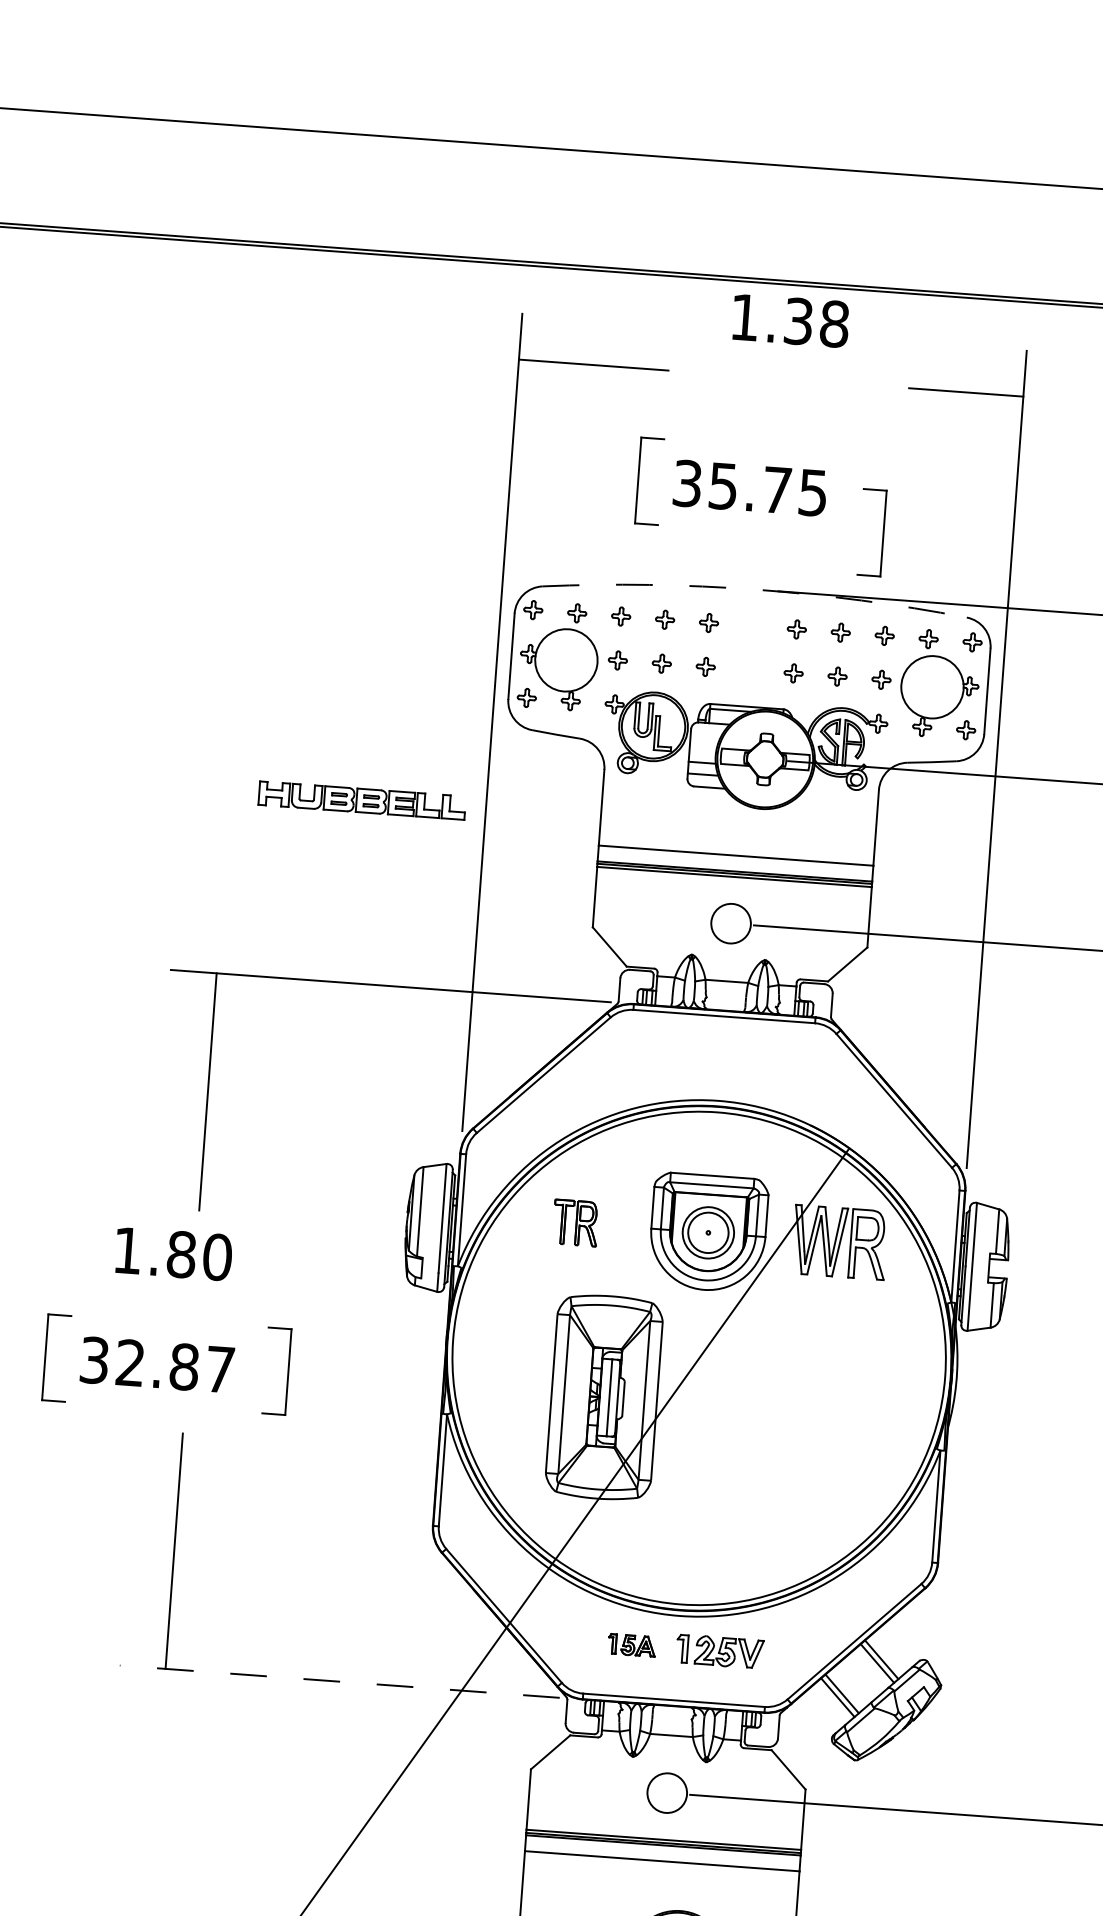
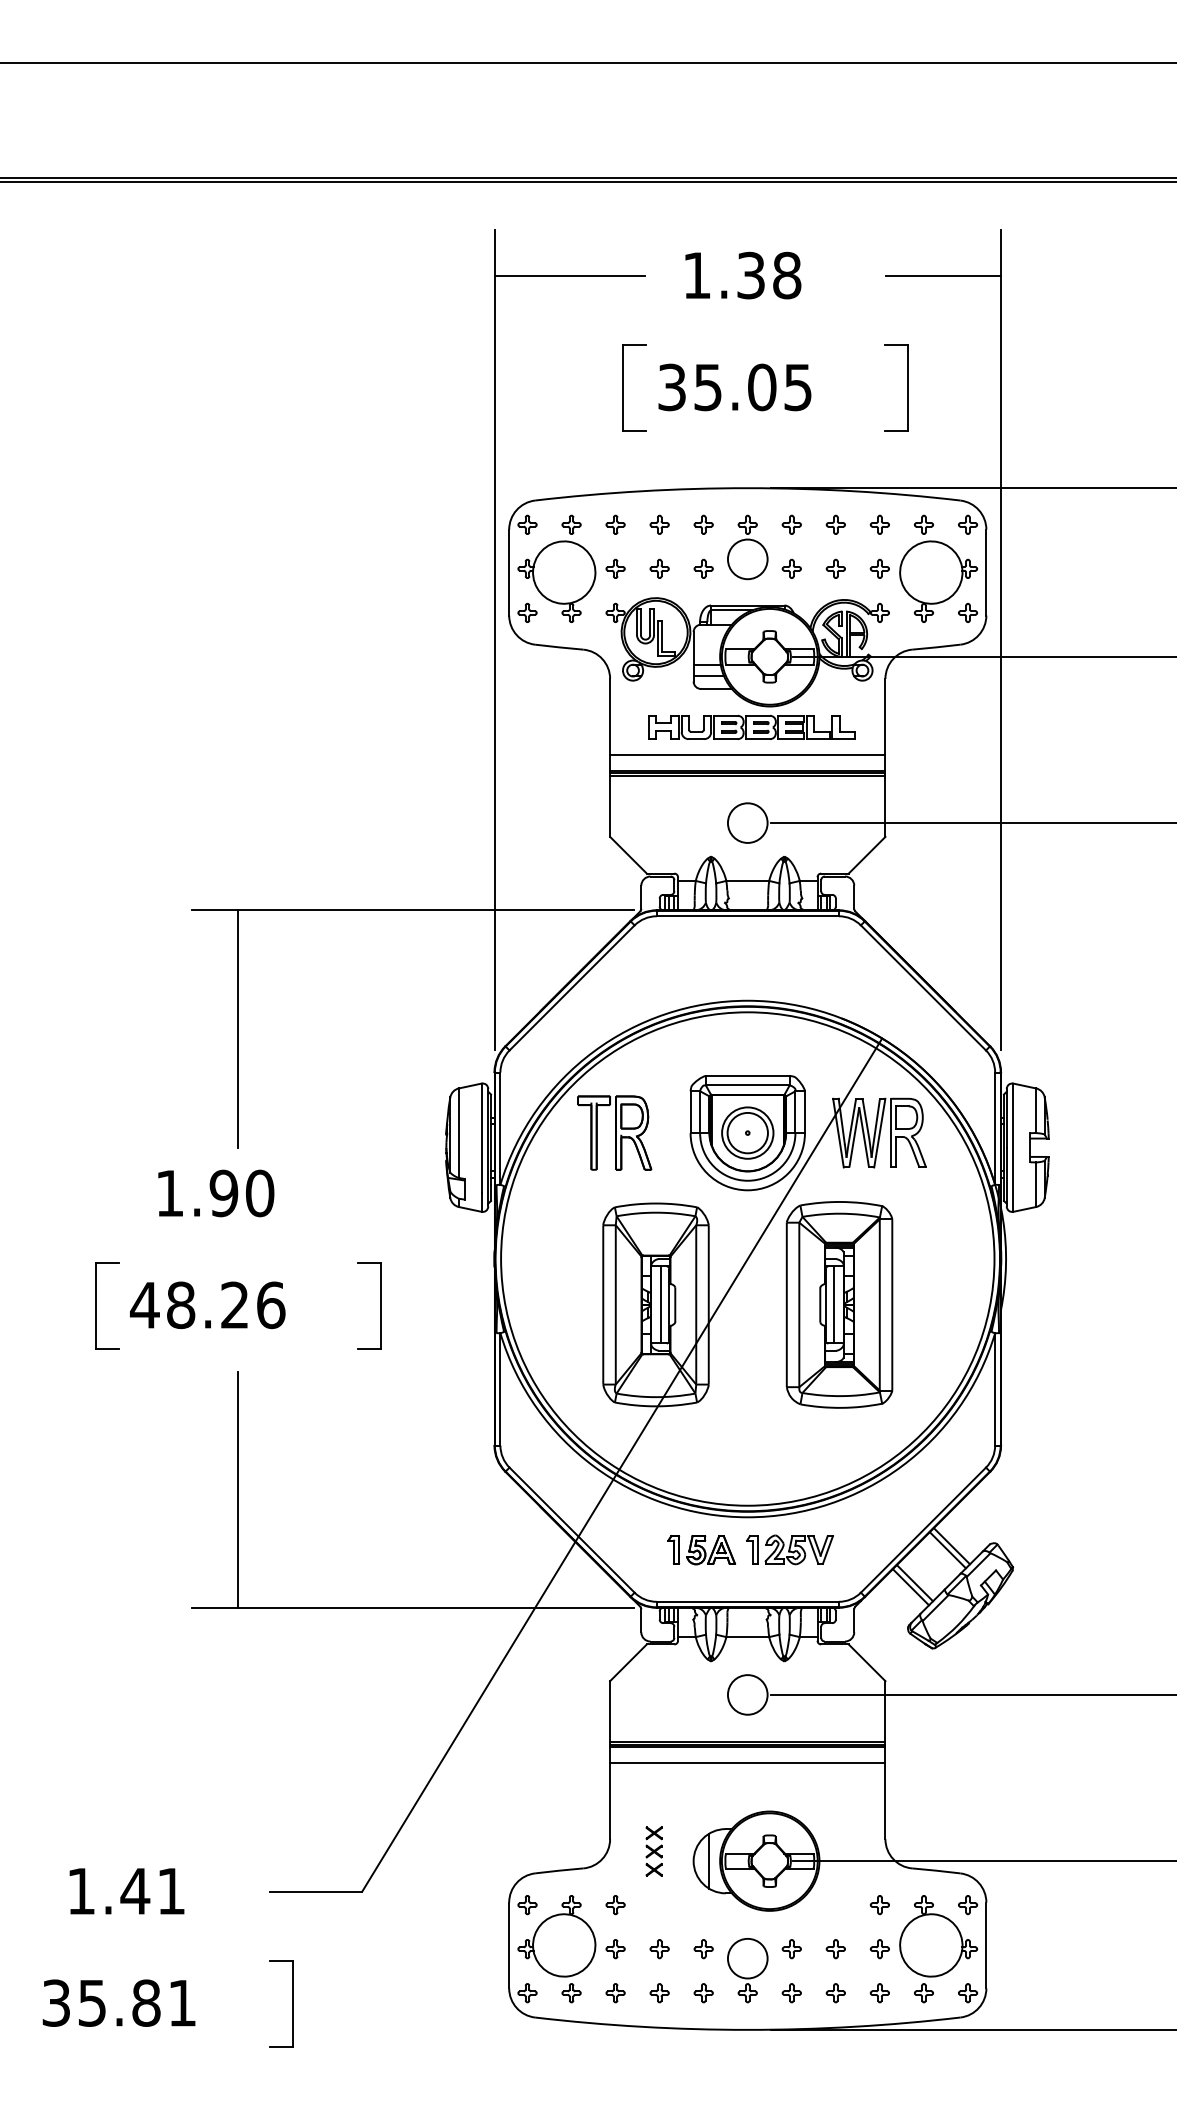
text: (791, 320) -> (743, 275), moved
text: (777, 490) -> (762, 387), 35.75 -> 35.05
part: (882, 533) -> (907, 387), moved
arc: (755, 589) -> (747, 488), dashed -> solid
part: (751, 648) -> (747, 547), added
part: (361, 800) -> (751, 727), moved
part: (575, 1222) -> (614, 1132), size x1.67
text: (181, 1254) -> (223, 1193), 1.80 -> 1.90
text: (156, 1365) -> (207, 1305), 32.87 -> 48.26
part: (287, 1371) -> (380, 1305), moved
part: (787, 1410) -> (839, 1304), added
part: (631, 1645) -> (701, 1550), size x1.43
line: (340, 1681) -> (413, 1607), dashed -> solid

